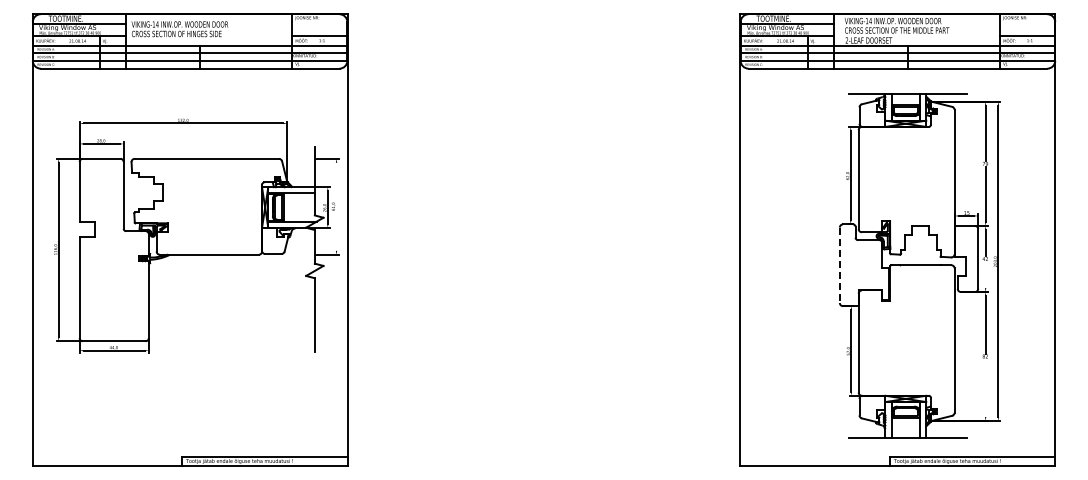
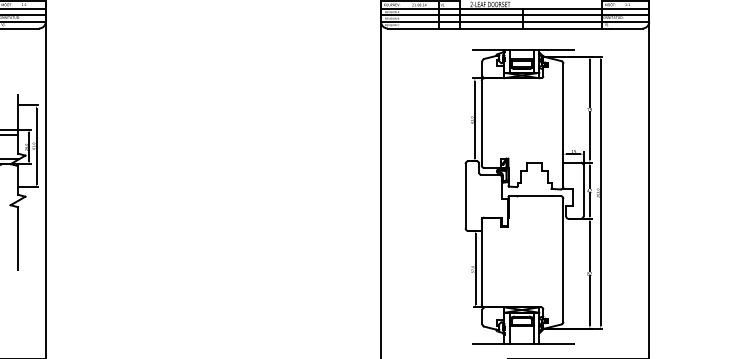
line: (336, 206) -> (36, 146), added
line: (839, 265) -> (465, 196), dashed -> solid
line: (985, 274) -> (589, 204), added
line: (985, 387) -> (589, 300), added

